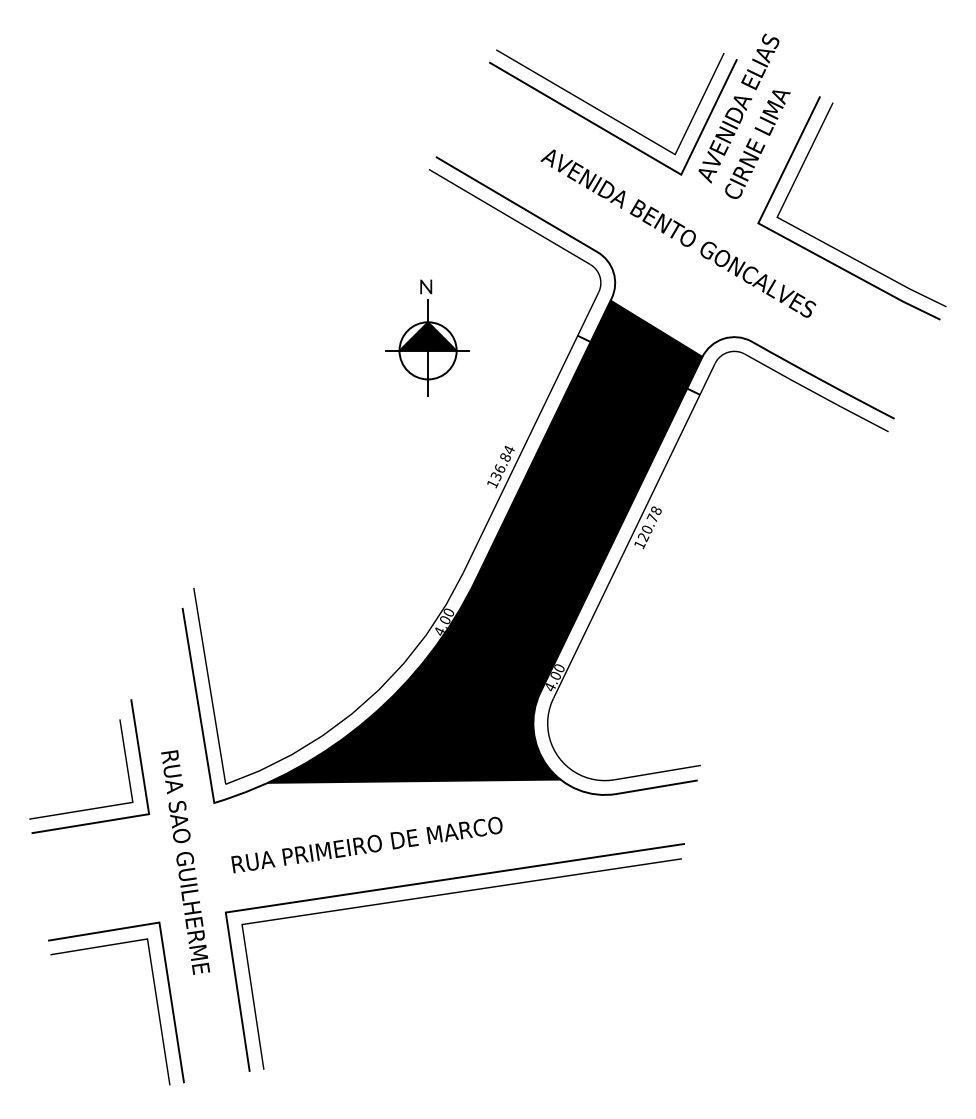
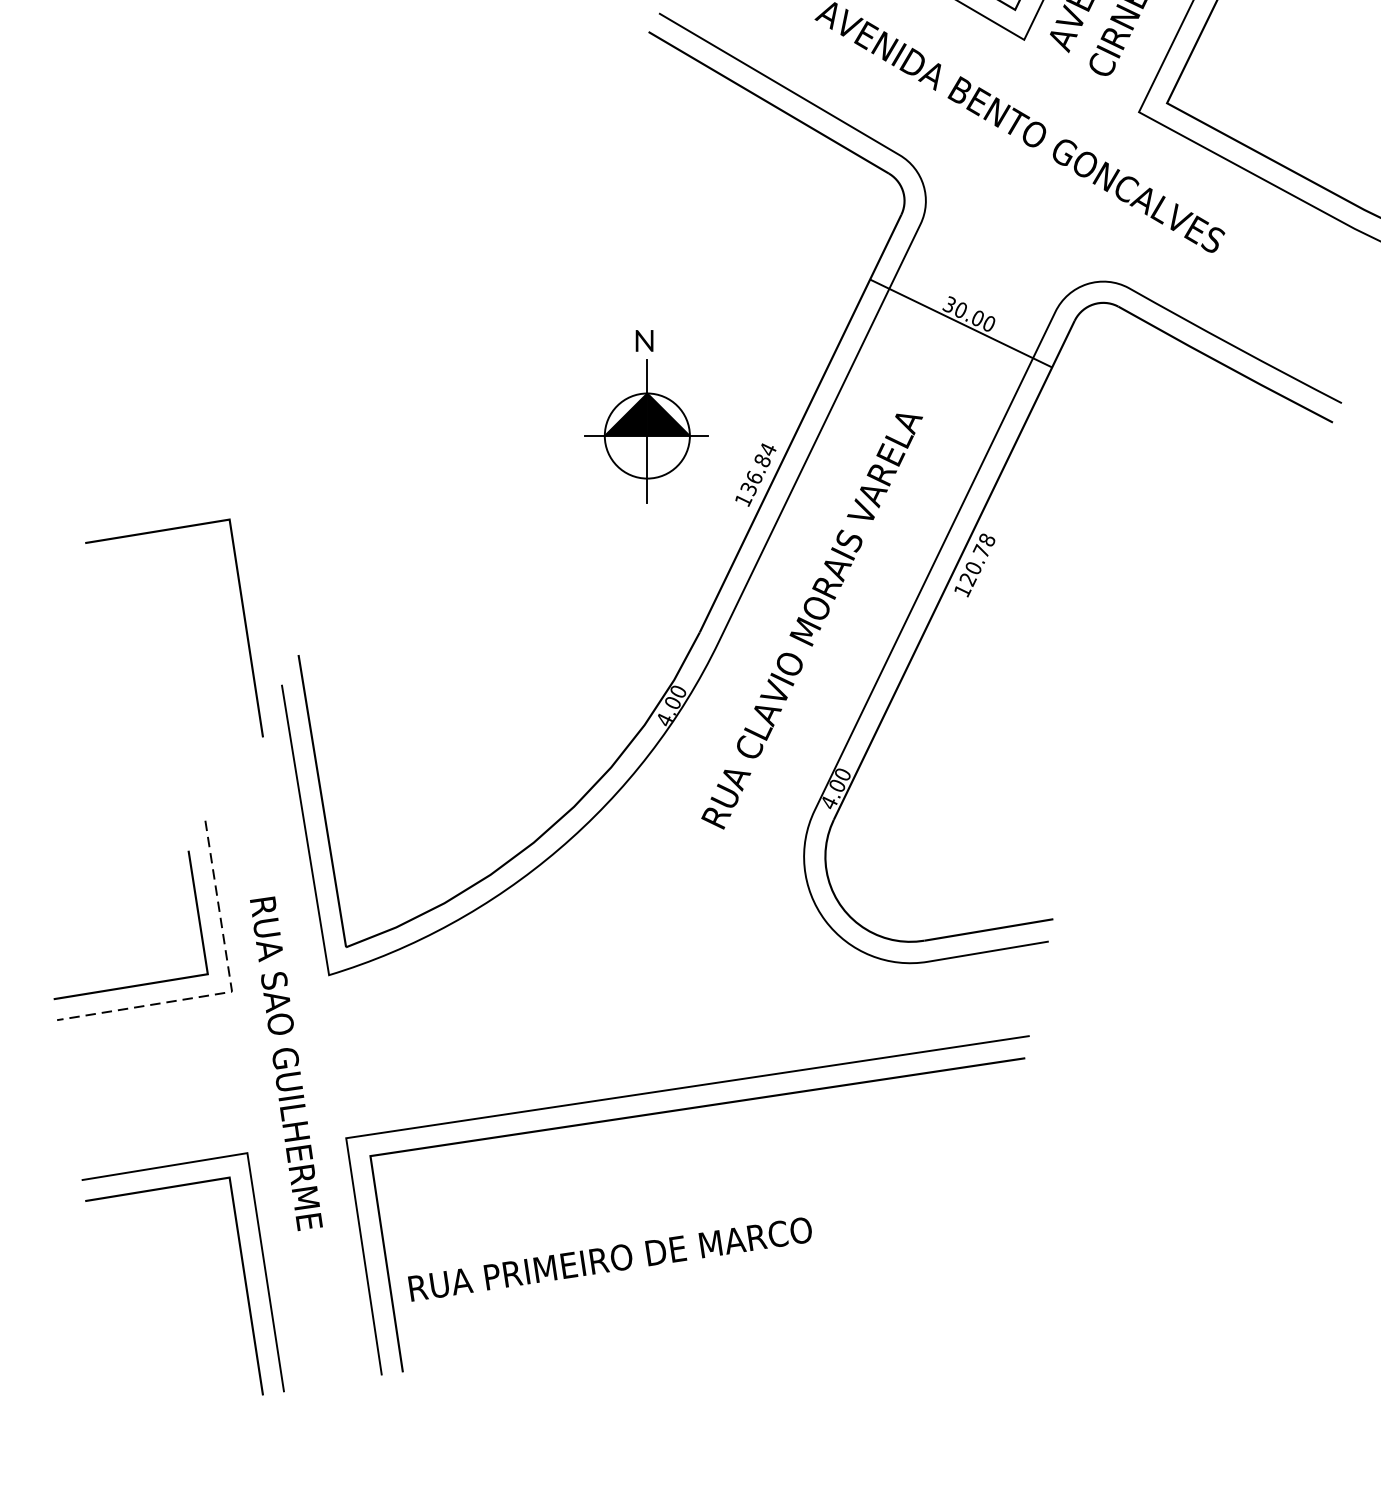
part: (427, 337) -> (646, 416), moved
fill: (483, 541) -> (729, 585), removed
line: (156, 562) -> (243, 617), added
line: (148, 814) -> (231, 992), solid -> dashed
text: (366, 844) -> (609, 1258), moved

